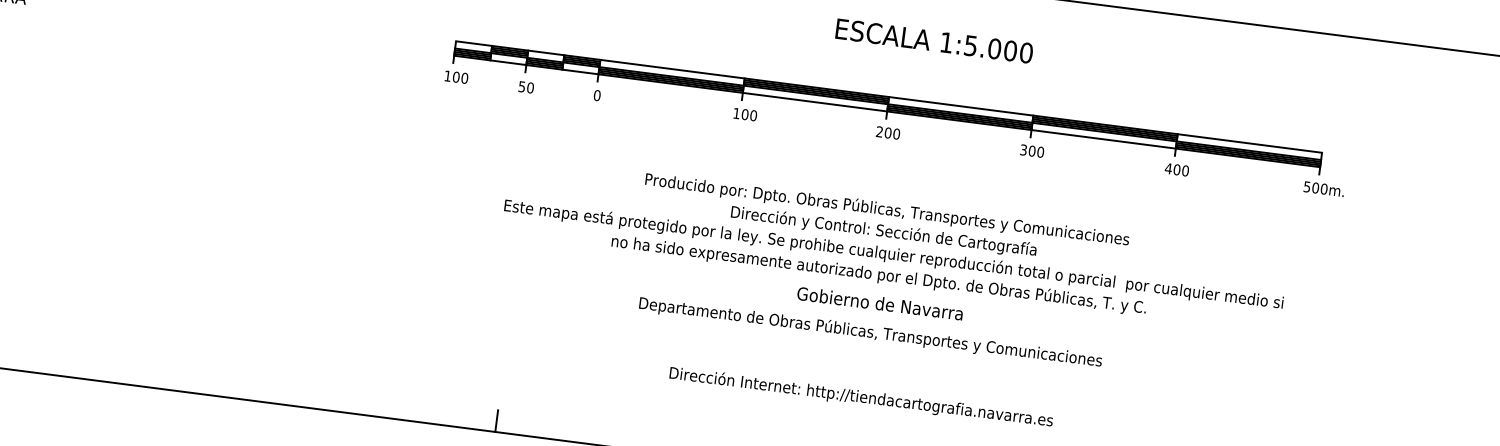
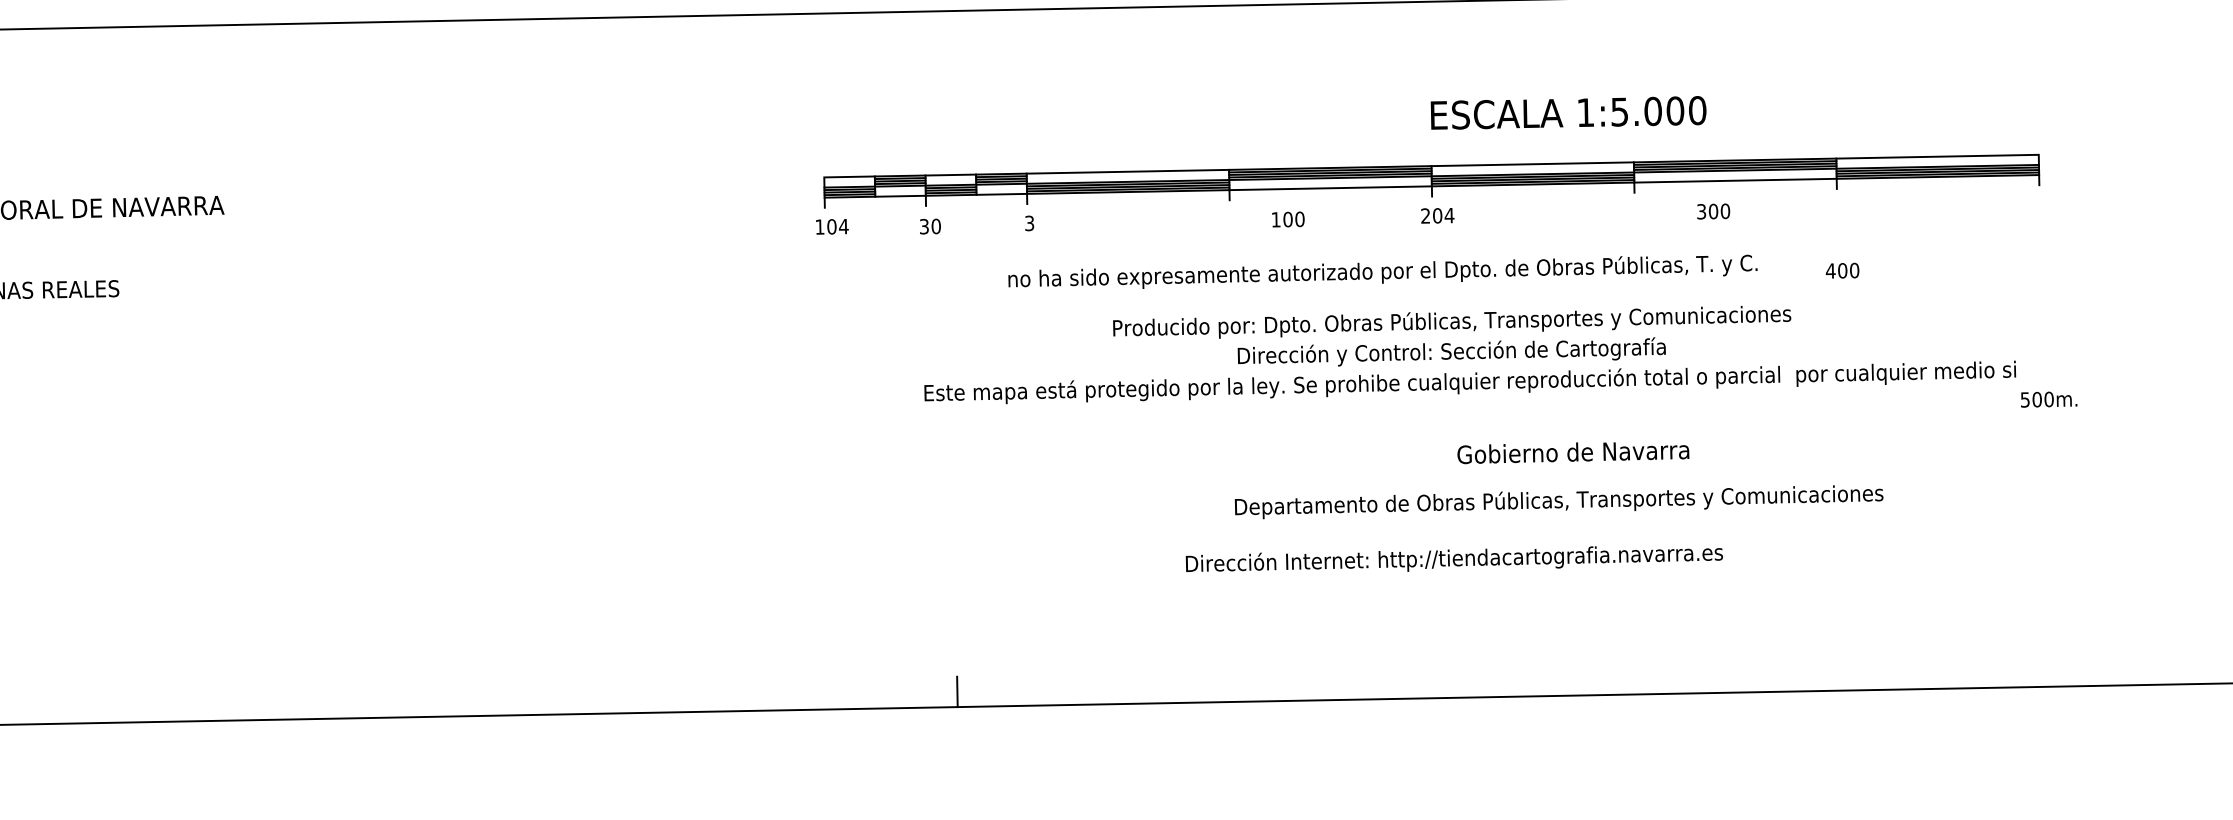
text: (934, 40) -> (1568, 112), moved
text: (464, 78) -> (843, 226), 100 -> 104
text: (522, 86) -> (924, 225), 50 -> 30
text: (597, 95) -> (1029, 223), 0 -> 3
text: (745, 114) -> (1288, 219), moved
text: (896, 134) -> (1449, 215), 200 -> 204
text: (1032, 151) -> (1713, 211), moved
text: (1176, 169) -> (1842, 270), moved
text: (1324, 189) -> (2049, 399), moved
text: (878, 274) -> (1382, 271), moved
text: (880, 304) -> (1573, 453), moved
text: (870, 333) -> (1558, 502), moved
text: (860, 396) -> (1453, 558), moved

